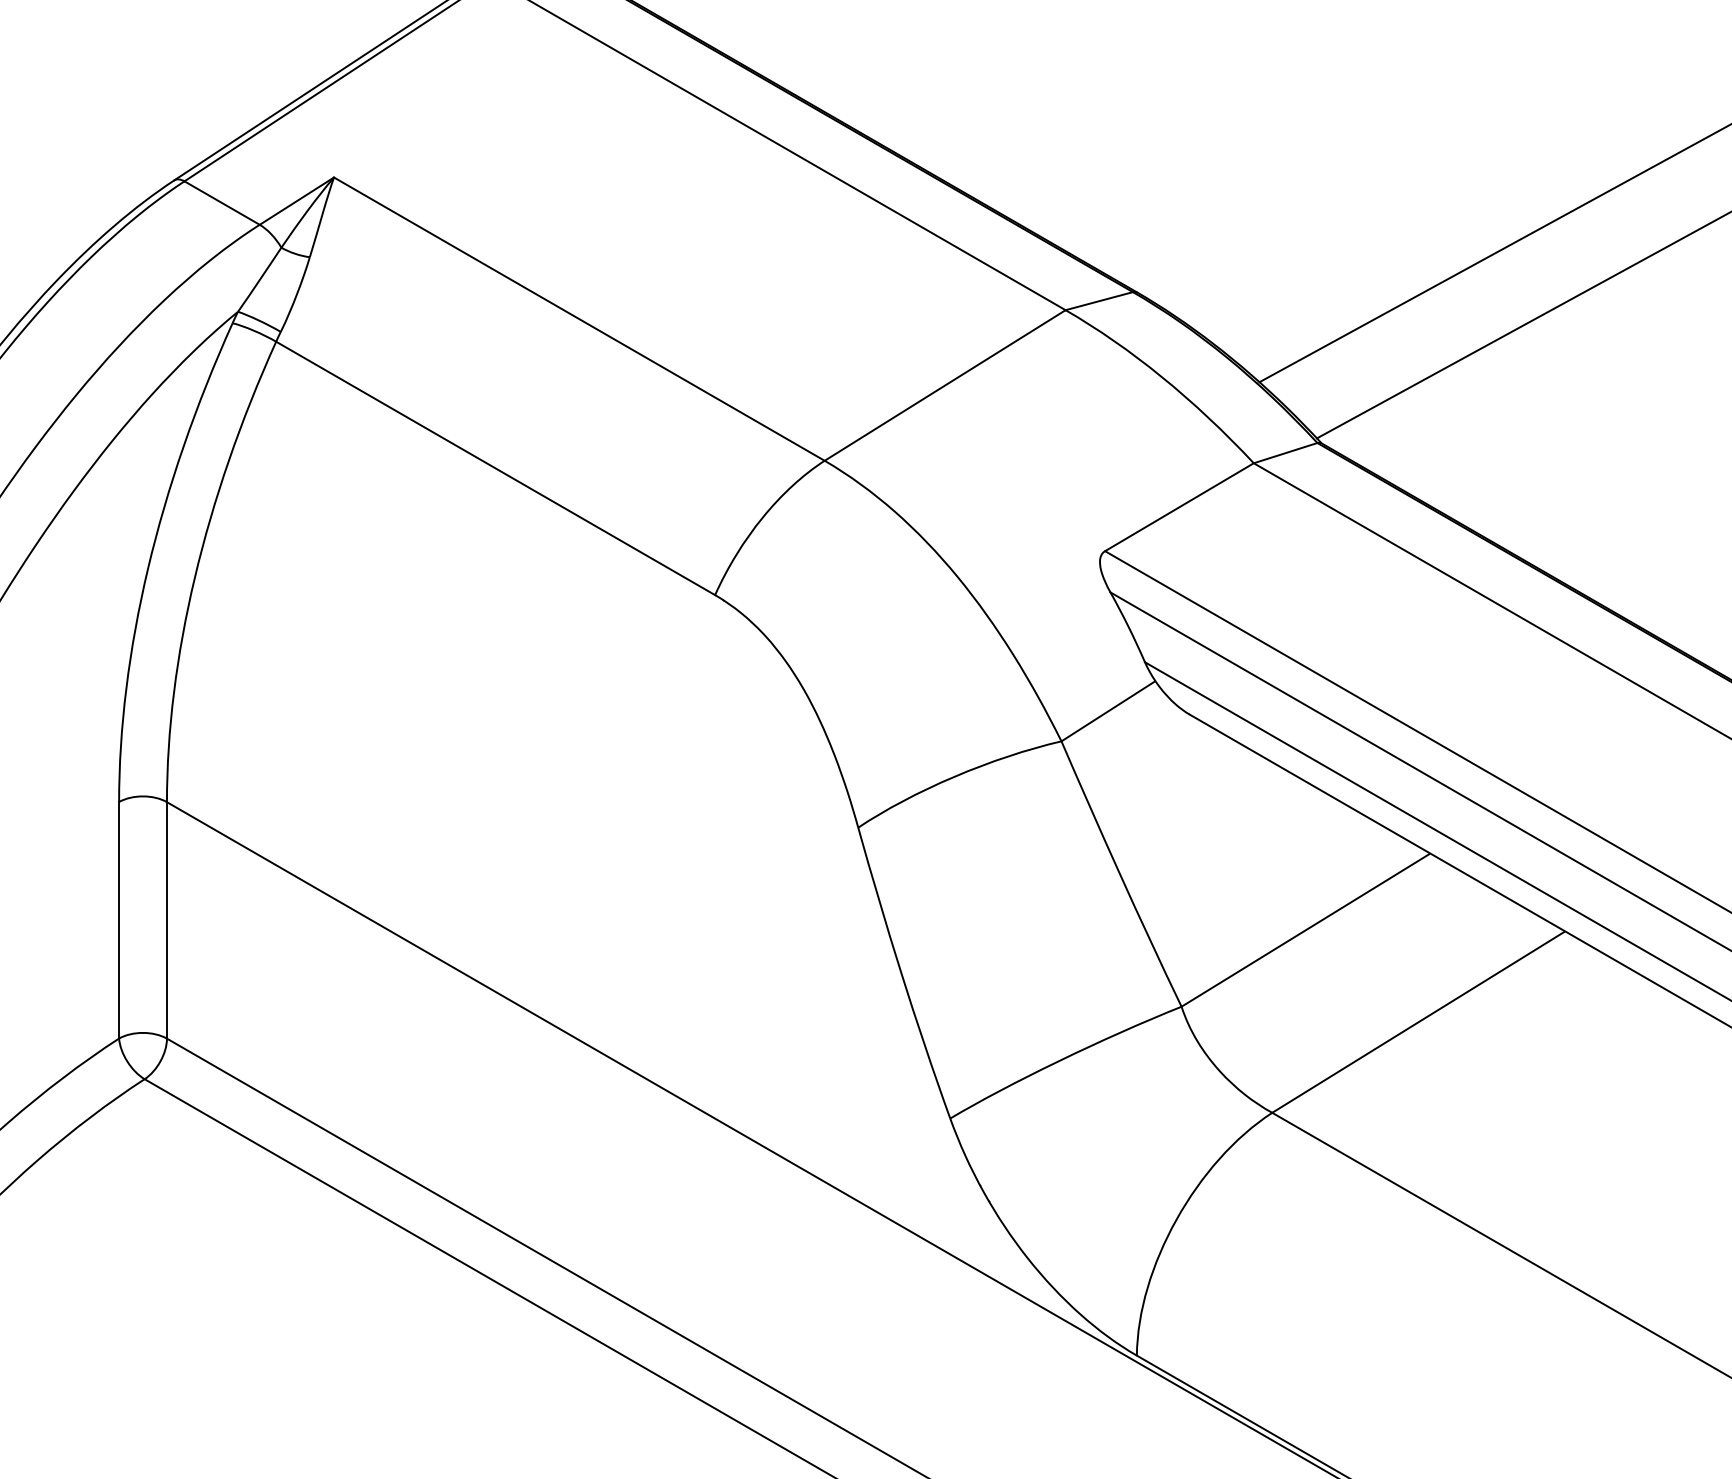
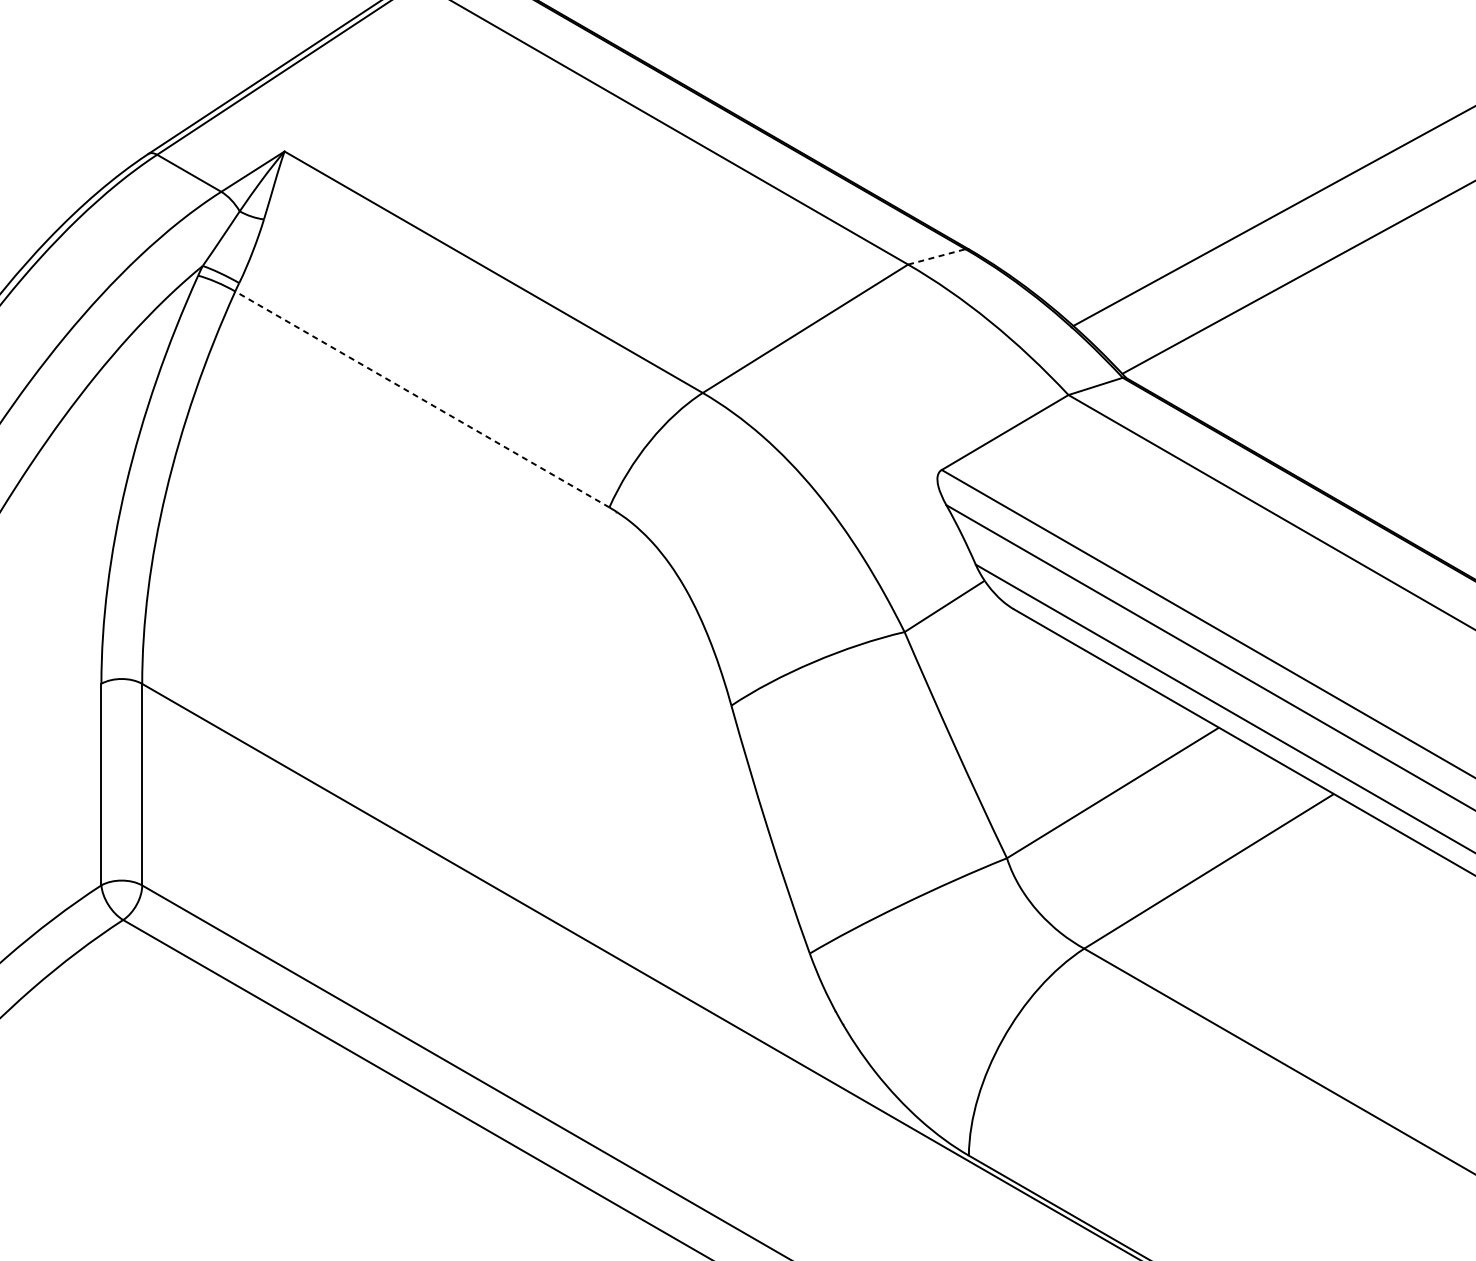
line: (1099, 301) -> (937, 257), solid -> dashed
line: (495, 468) -> (422, 399), solid -> dashed

